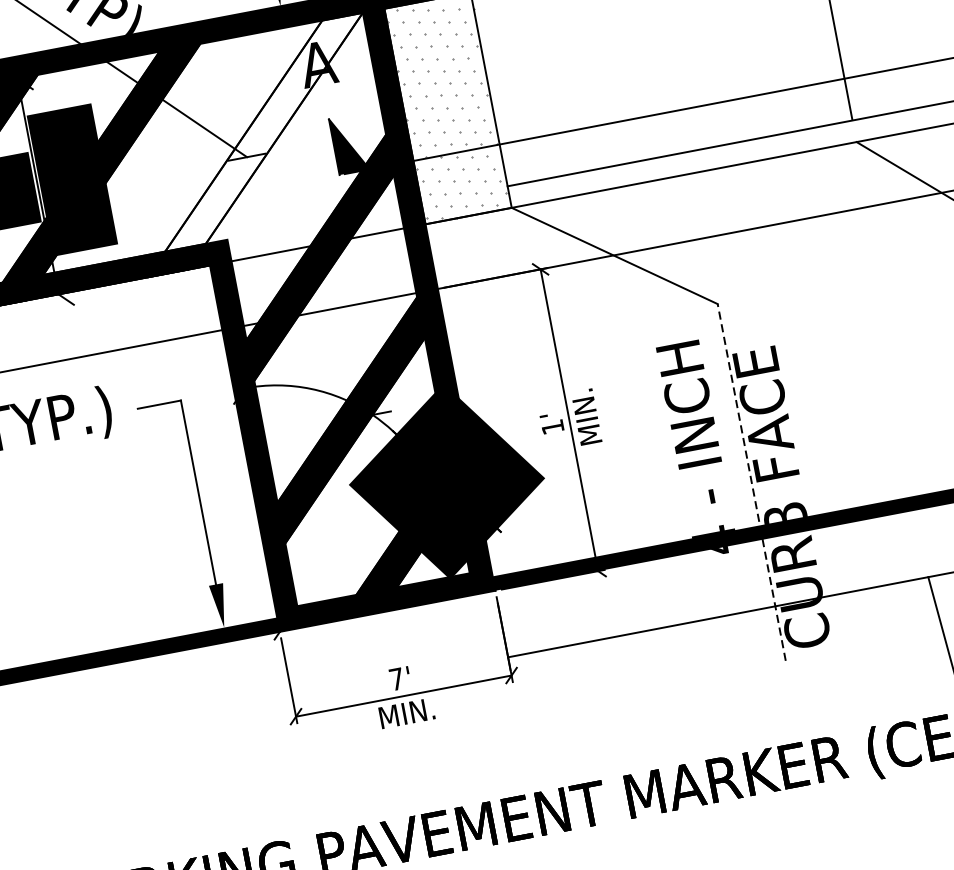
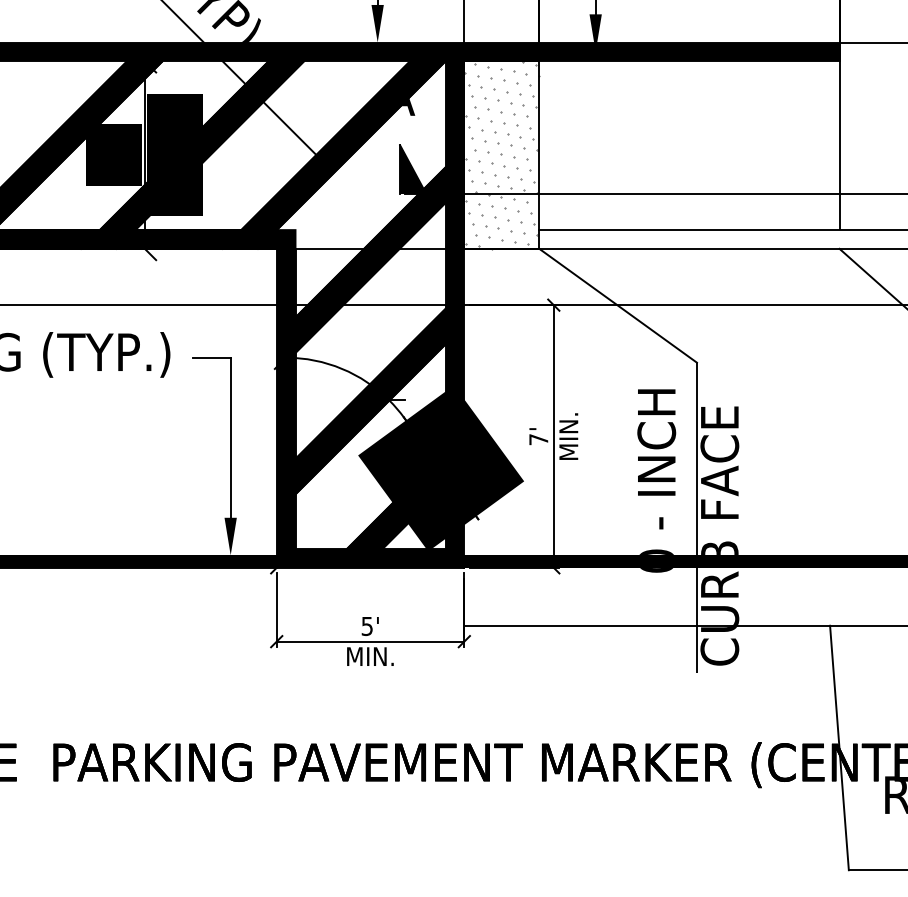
fill: (254, 144) -> (333, 154), added
text: (552, 427) -> (538, 439), 1' -> 7'
line: (751, 482) -> (696, 517), dashed -> solid
text: (714, 541) -> (656, 561), 4 -> 0
text: (395, 679) -> (366, 626), 7' -> 5'

